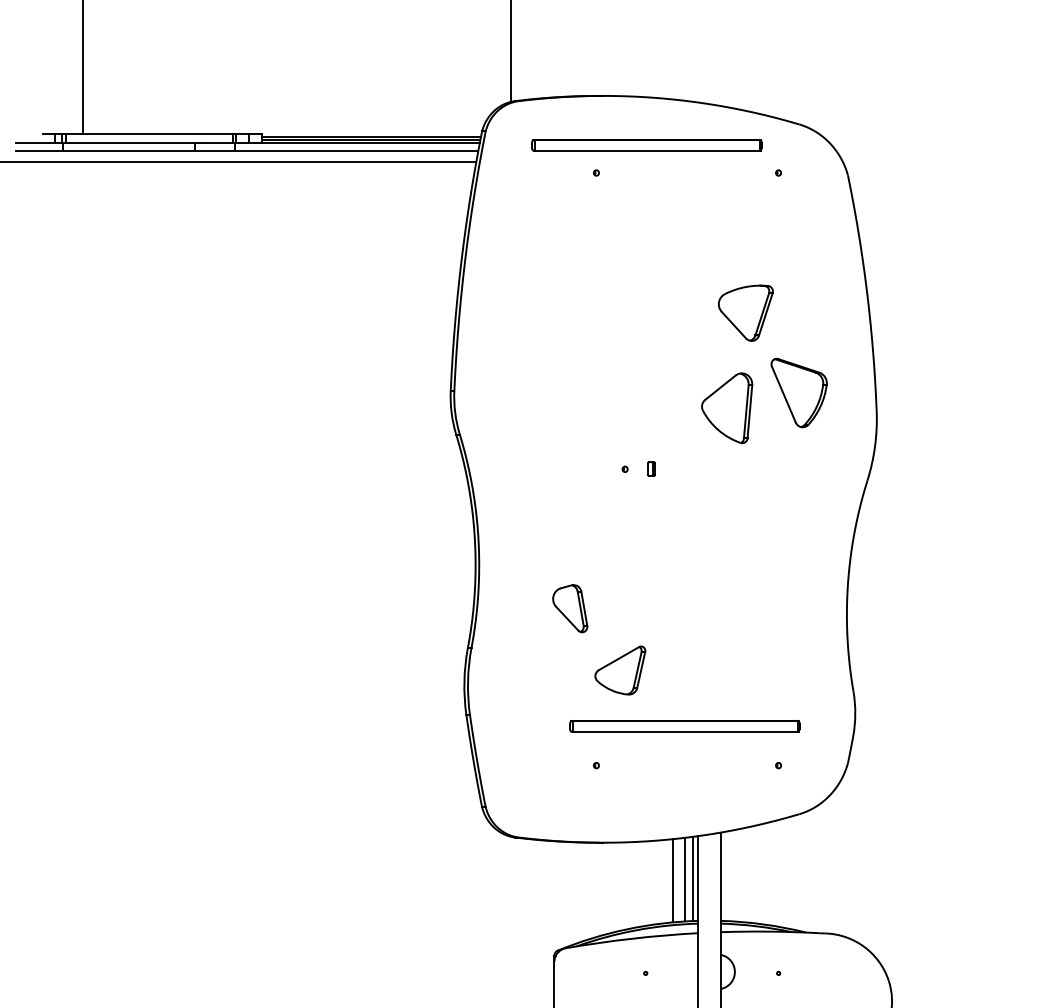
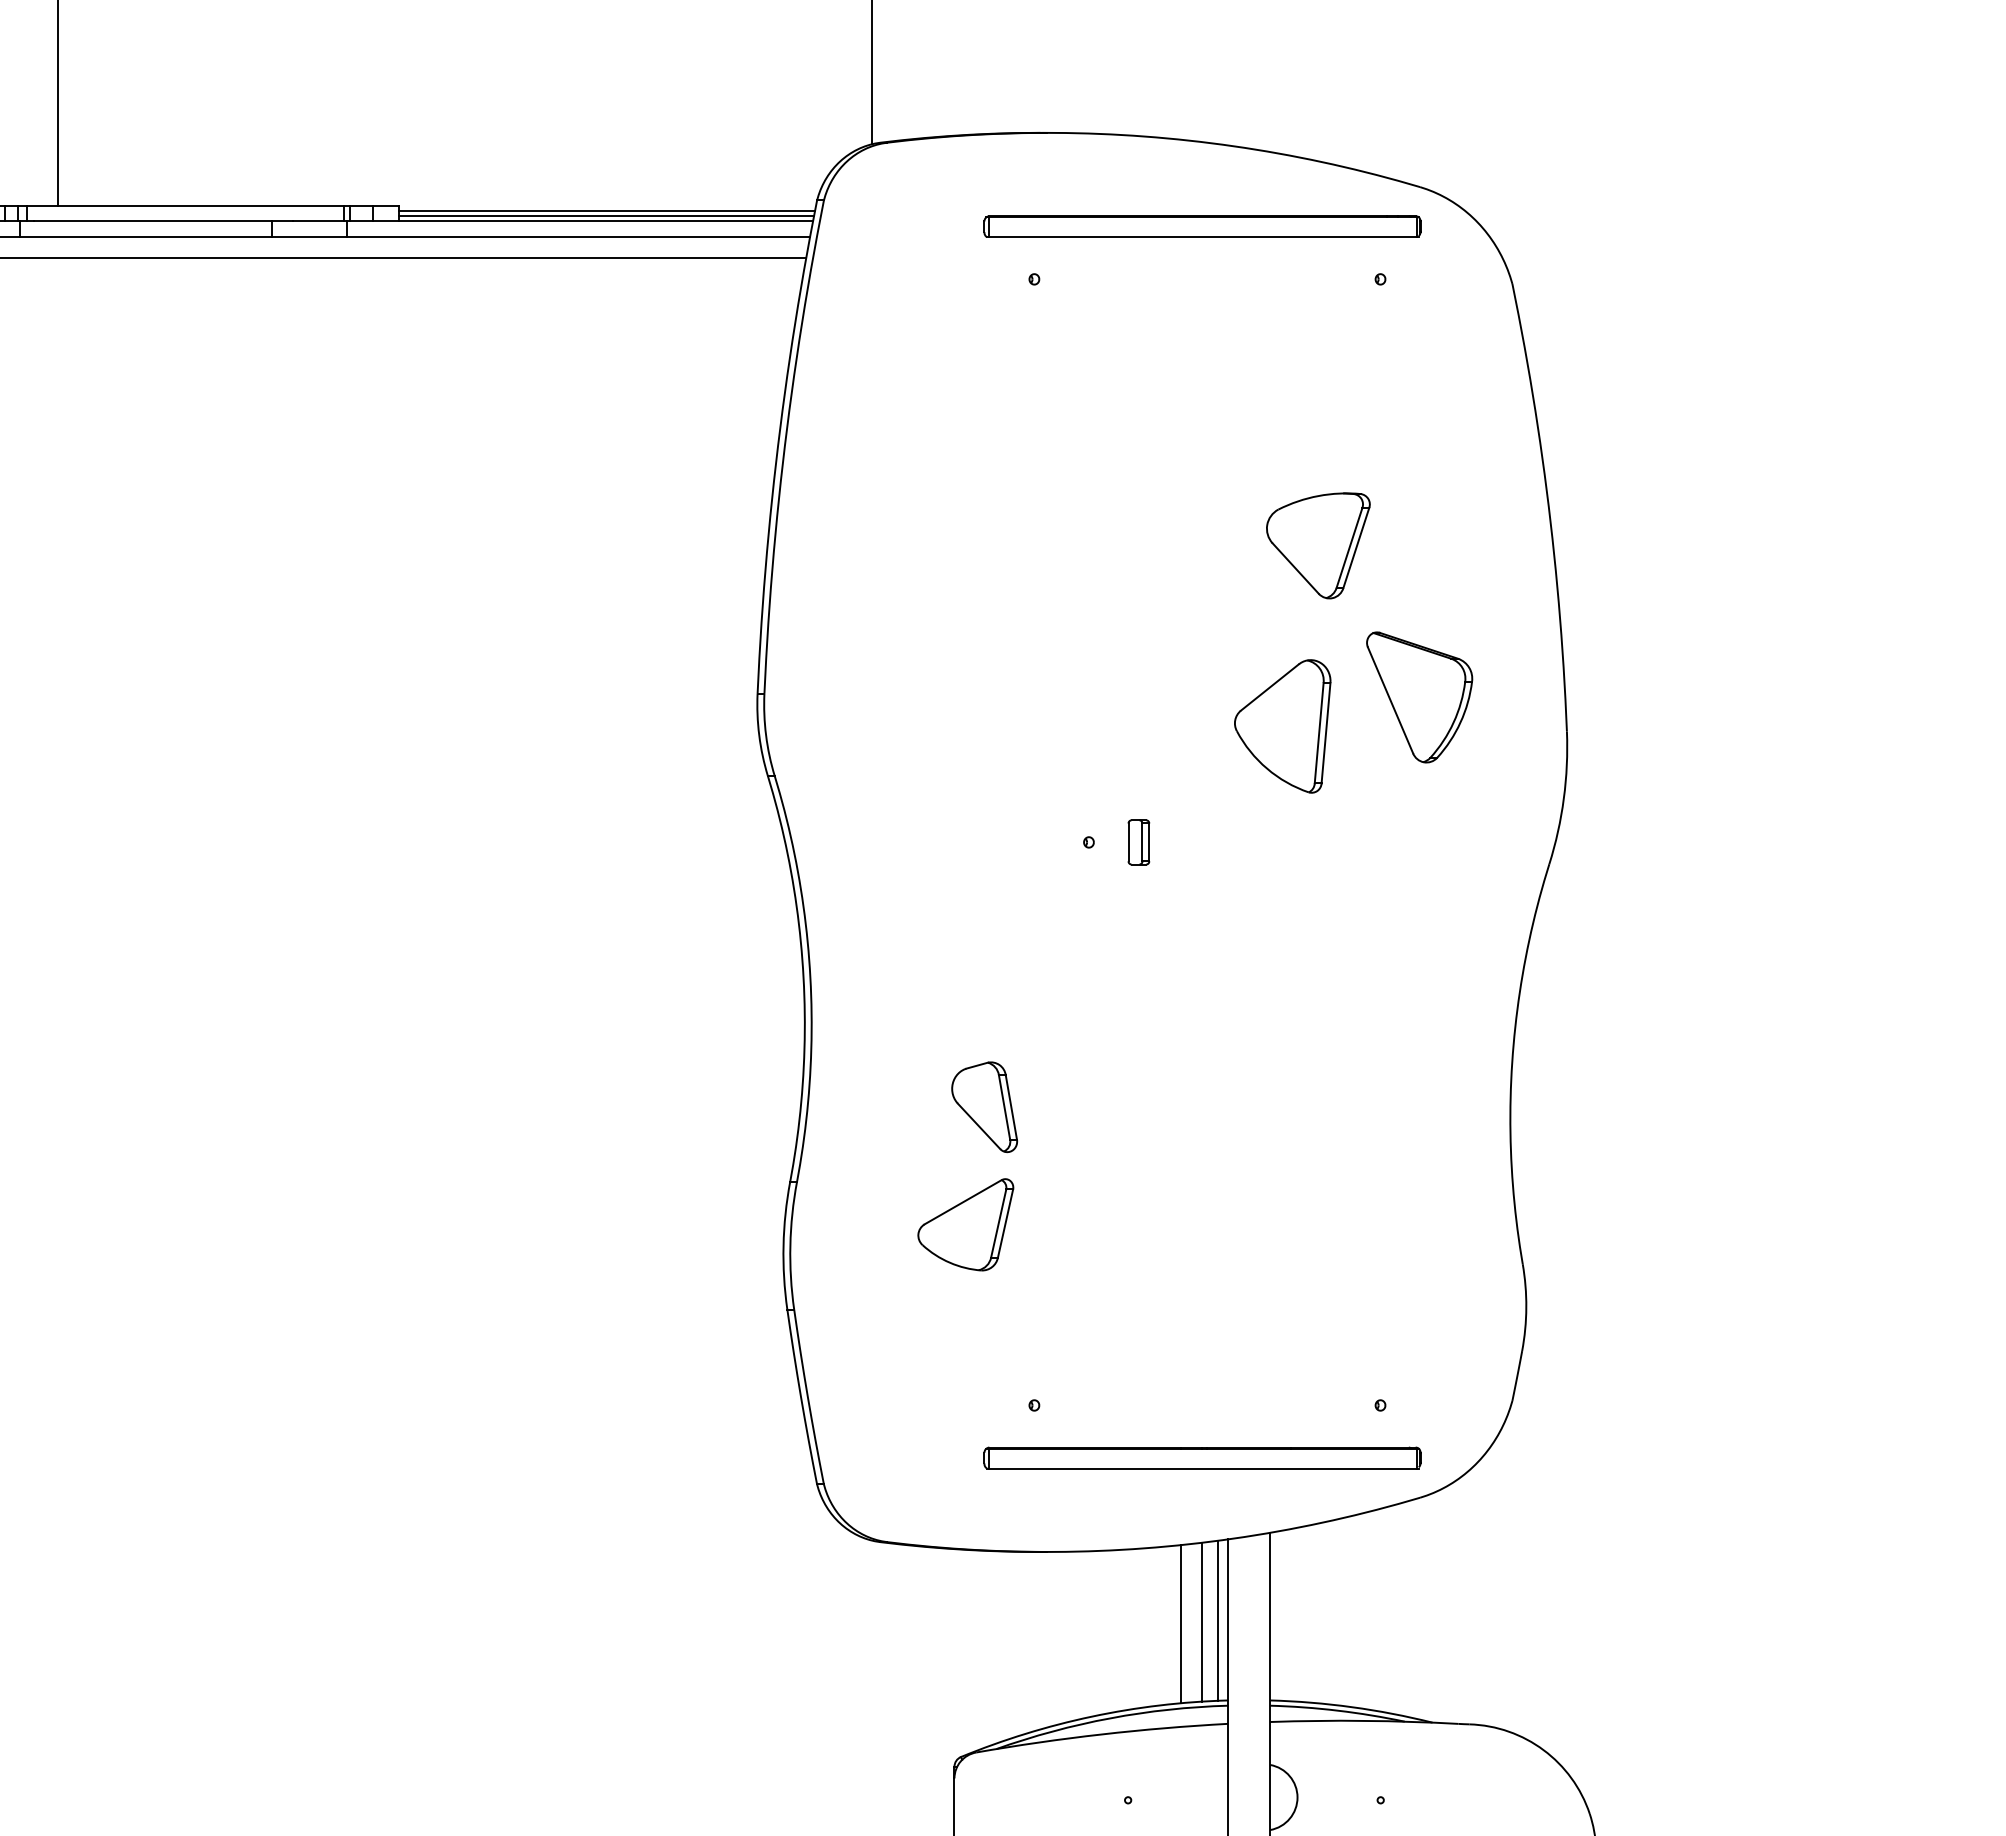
part: (646, 144) -> (1201, 225), moved
part: (651, 468) -> (1139, 840), size x1.67
part: (620, 670) -> (966, 1224), moved
part: (684, 726) -> (1201, 1458), moved

